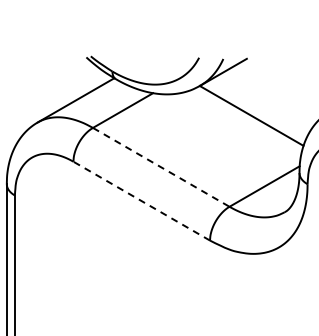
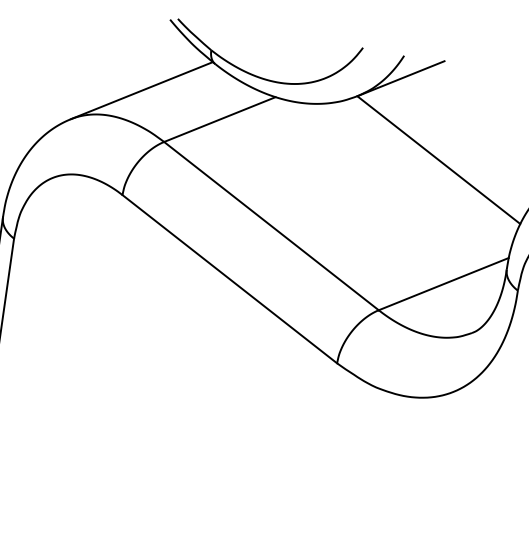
line: (161, 167) -> (271, 226), dashed -> solid
line: (141, 201) -> (229, 279), dashed -> solid

